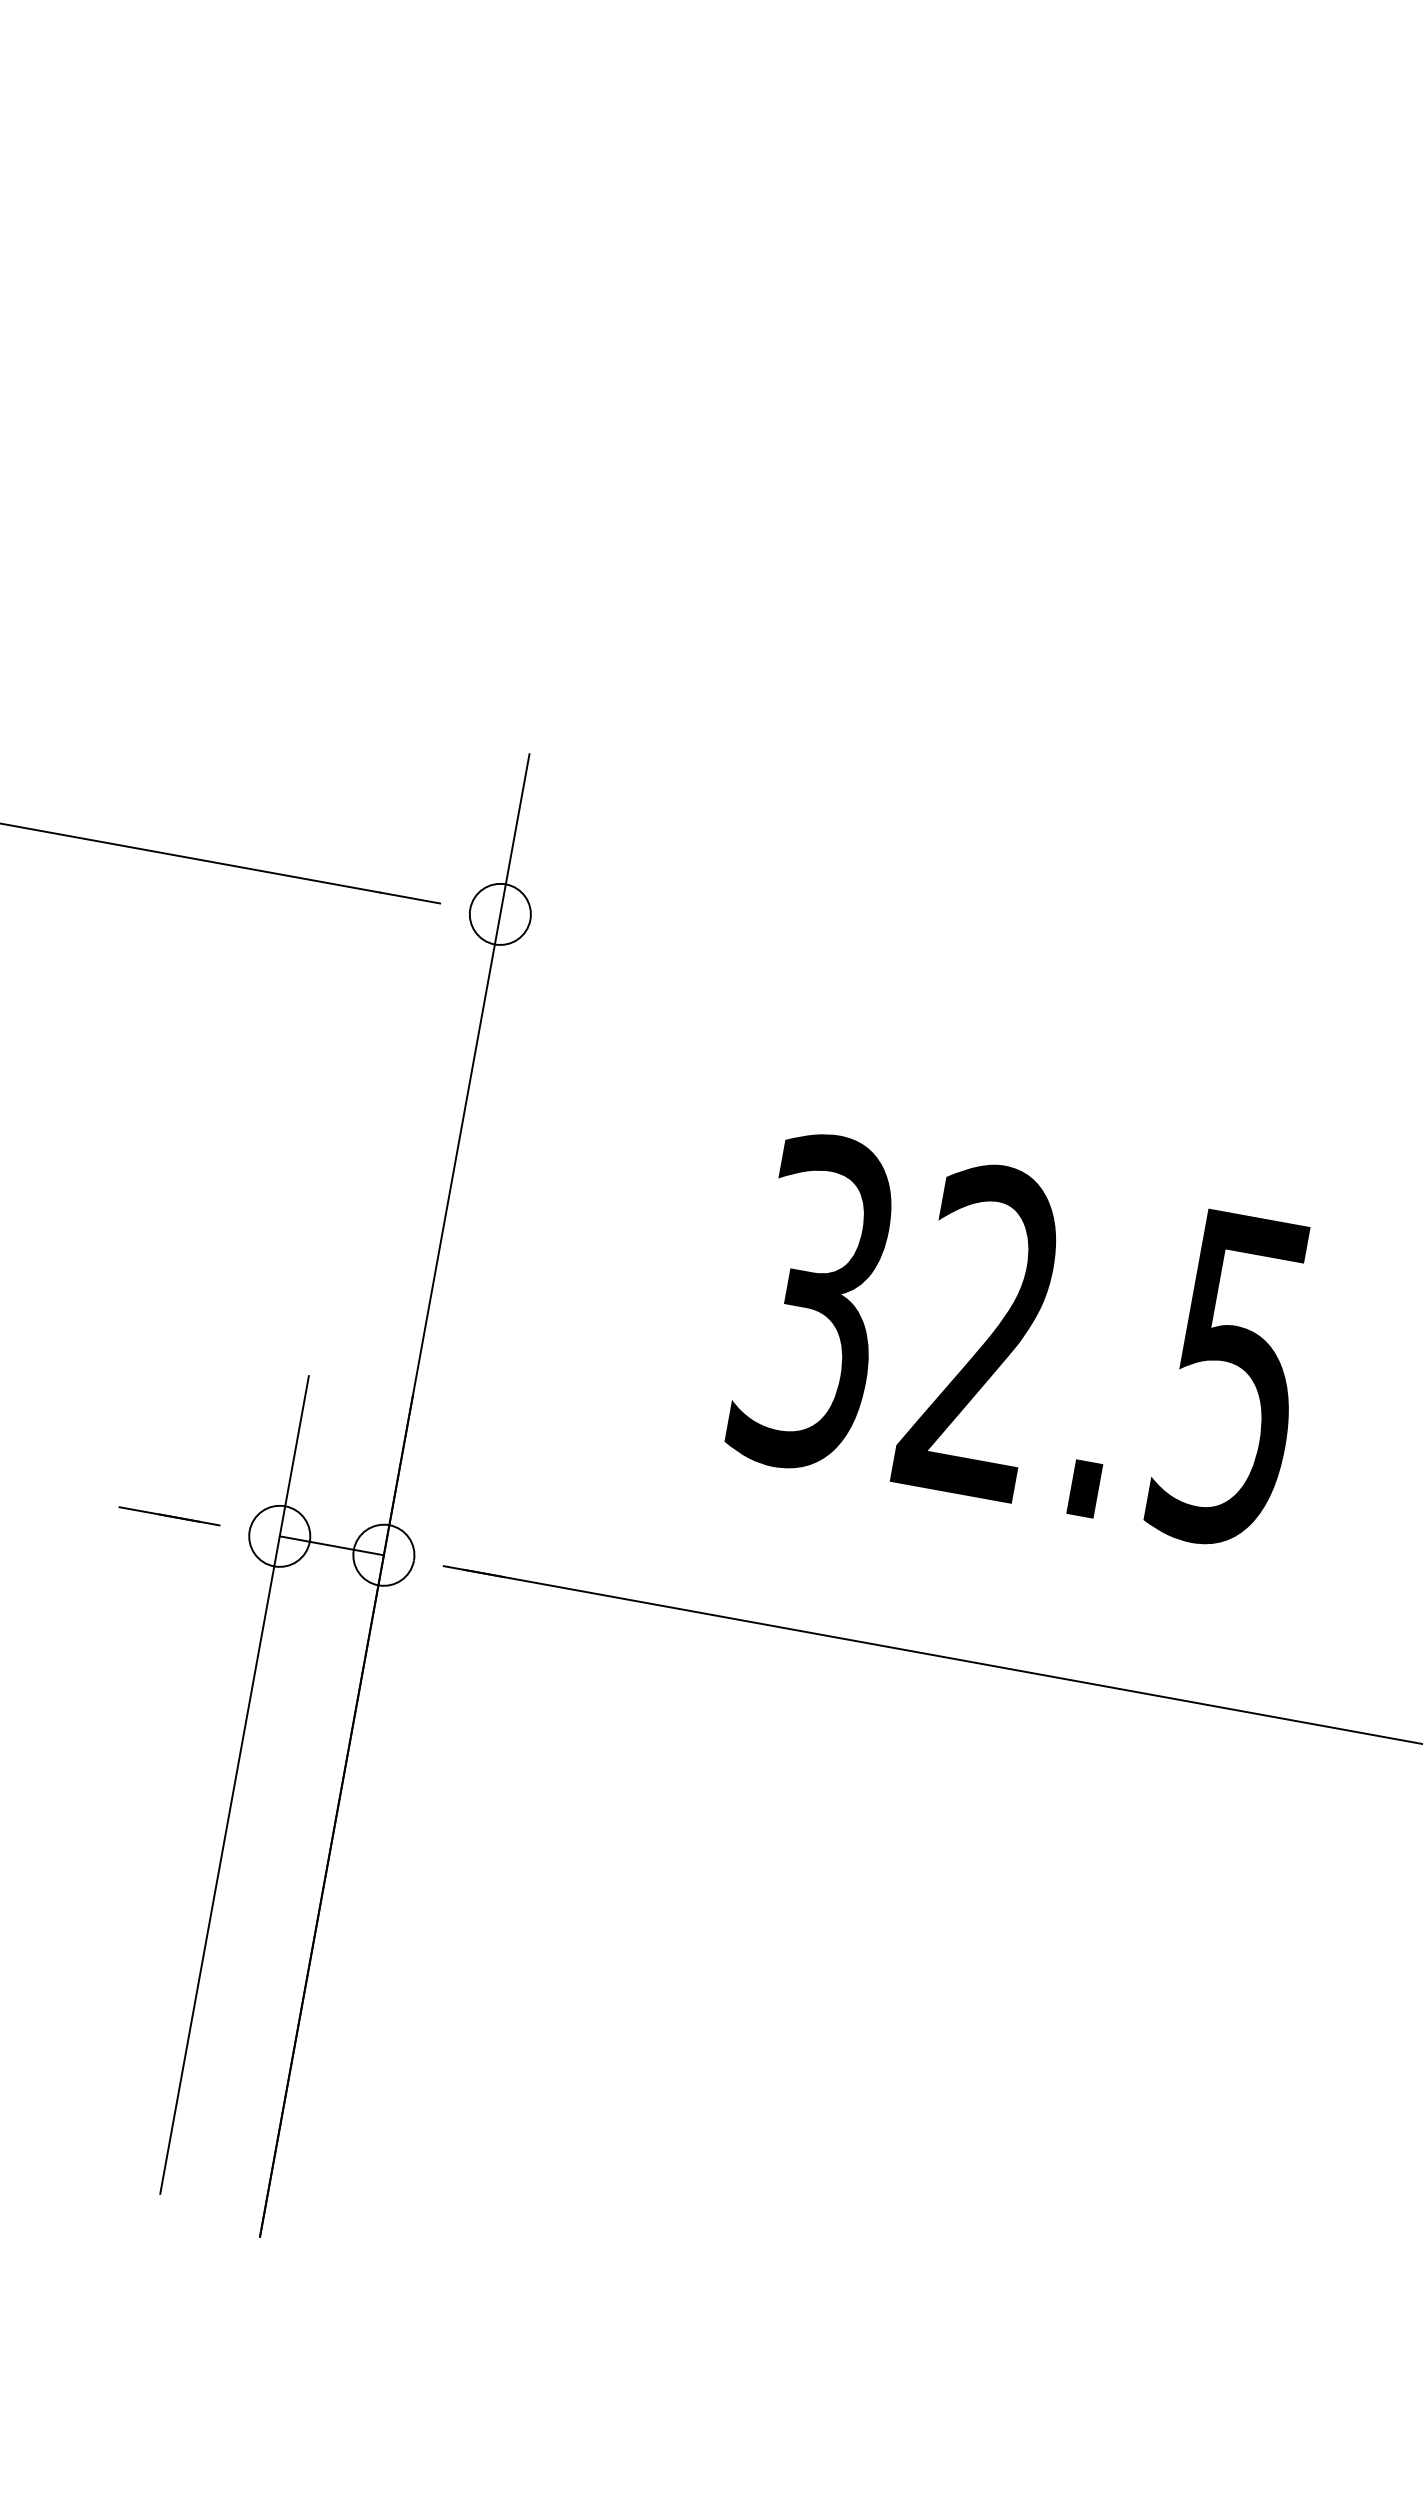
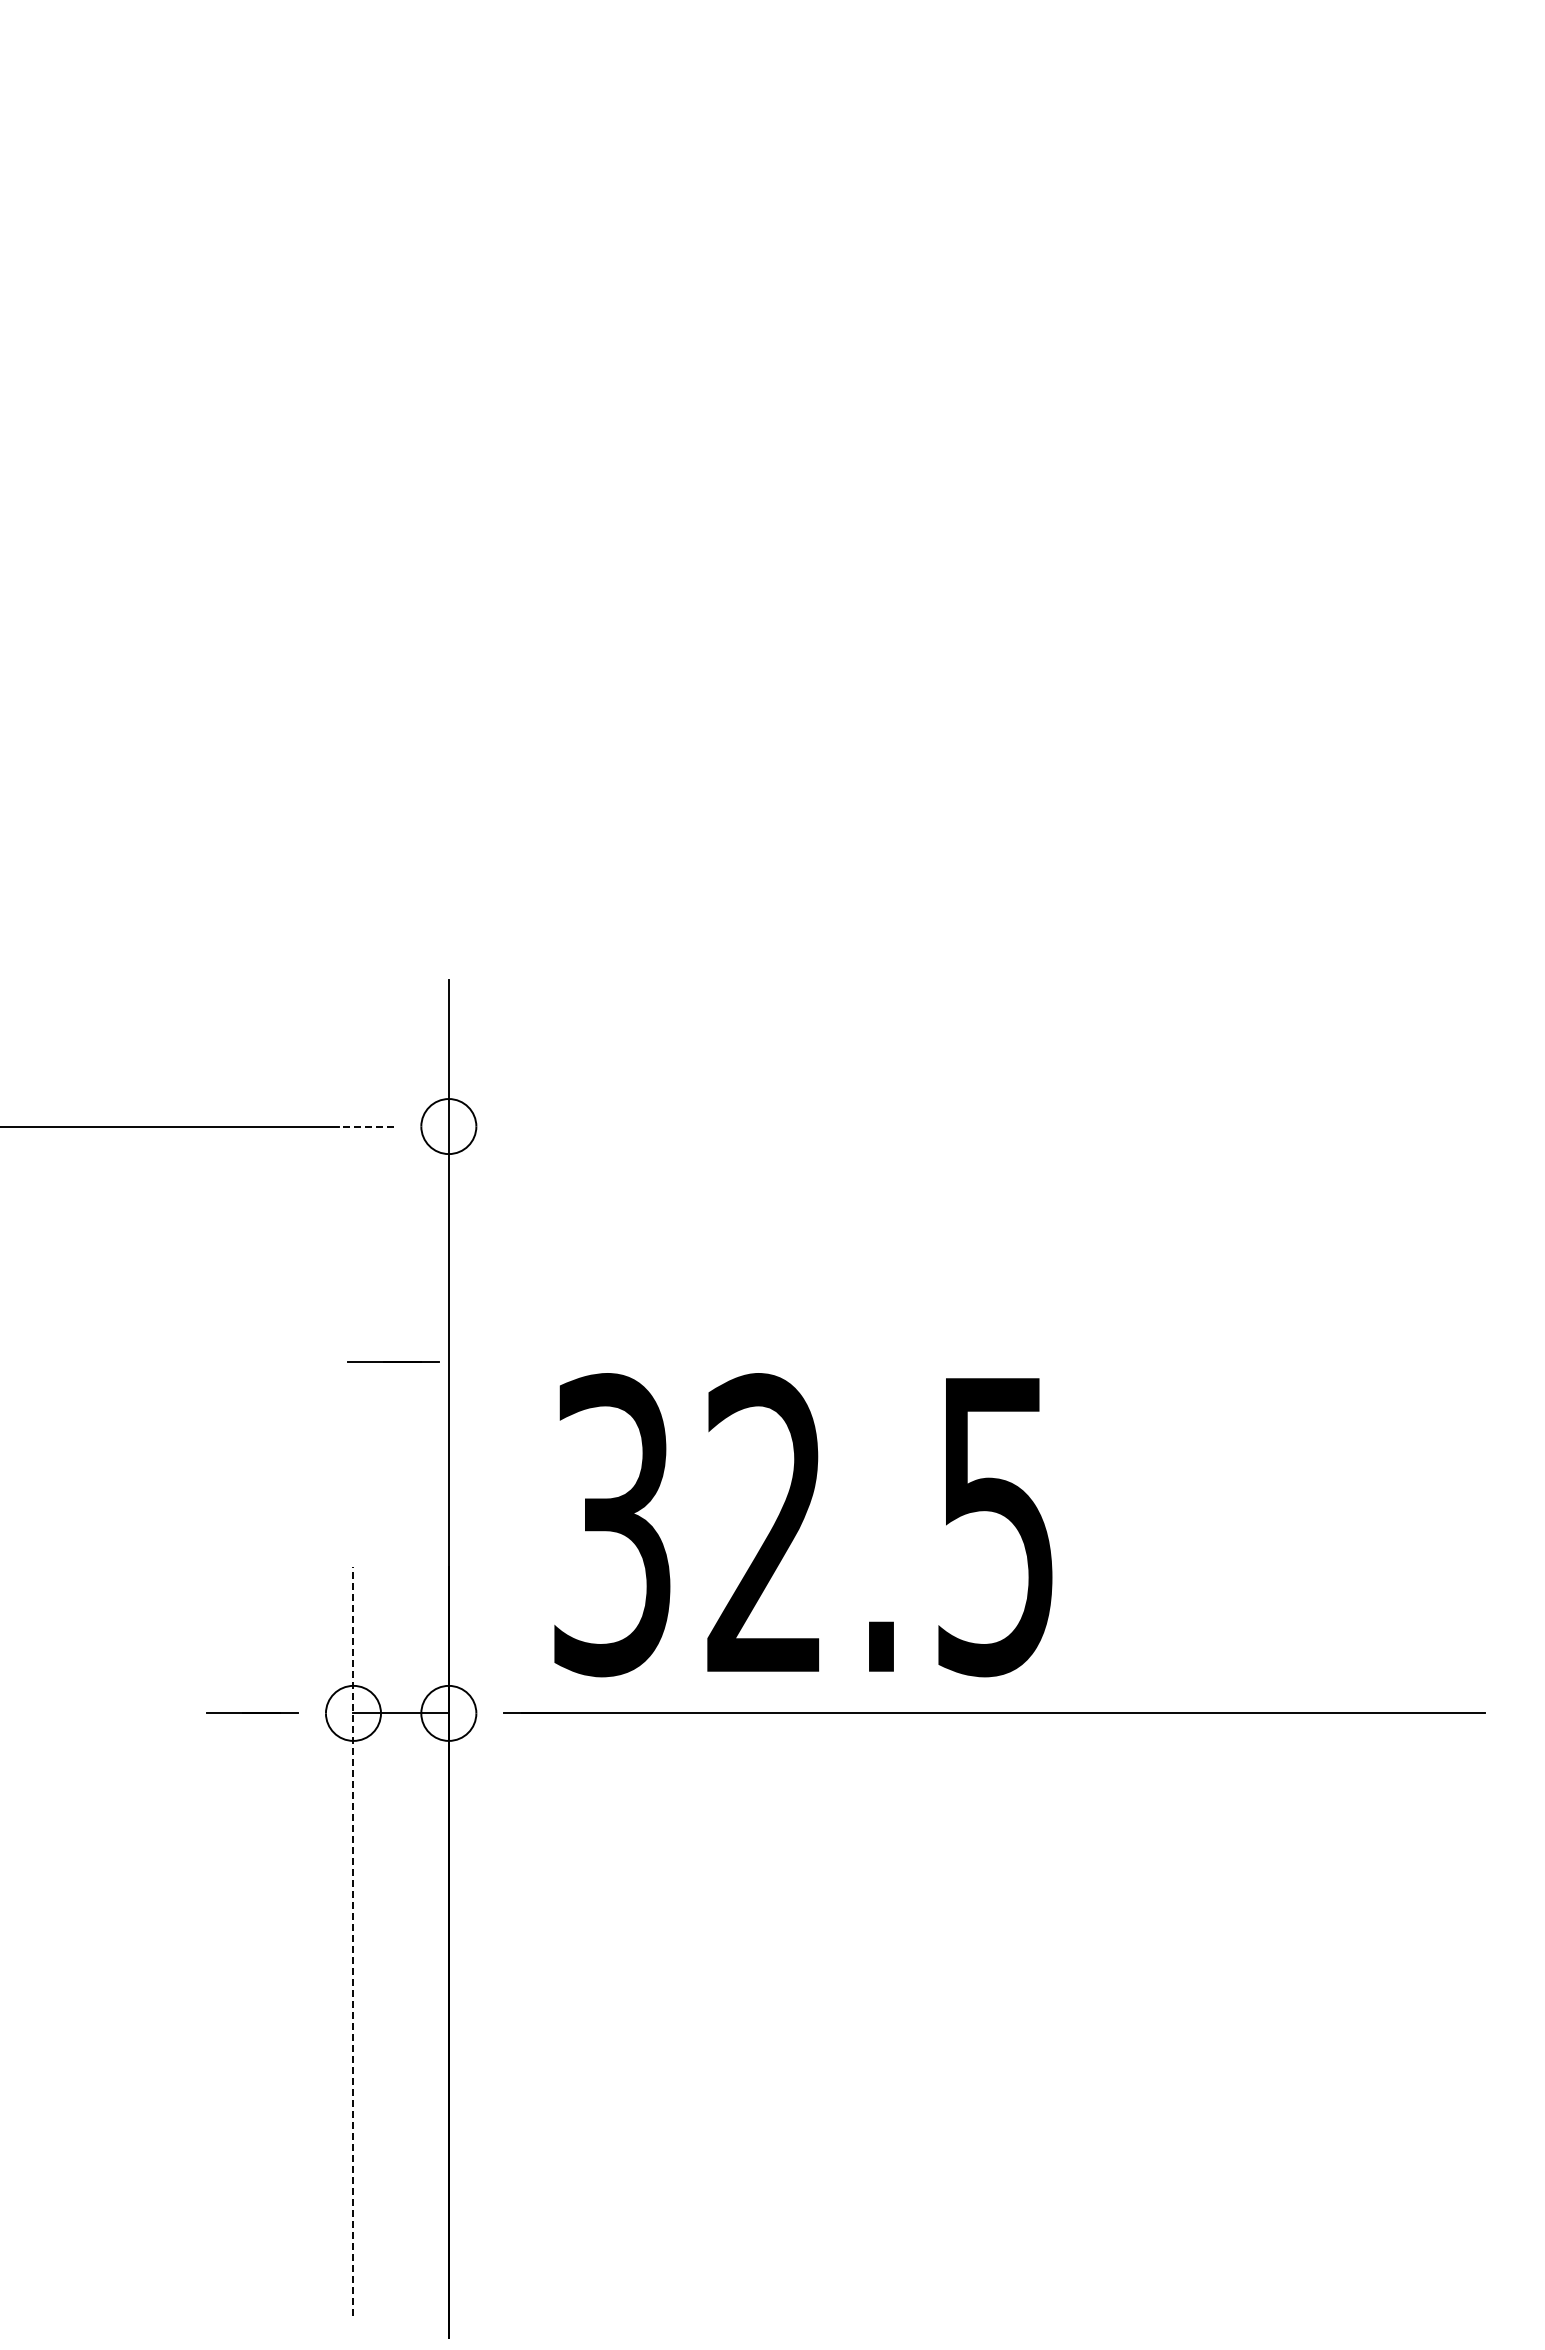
line: (409, 897) -> (365, 1126), solid -> dashed
line: (393, 1159) -> (393, 1361), added
text: (1023, 1341) -> (803, 1525), moved
line: (234, 1784) -> (353, 1940), solid -> dashed

